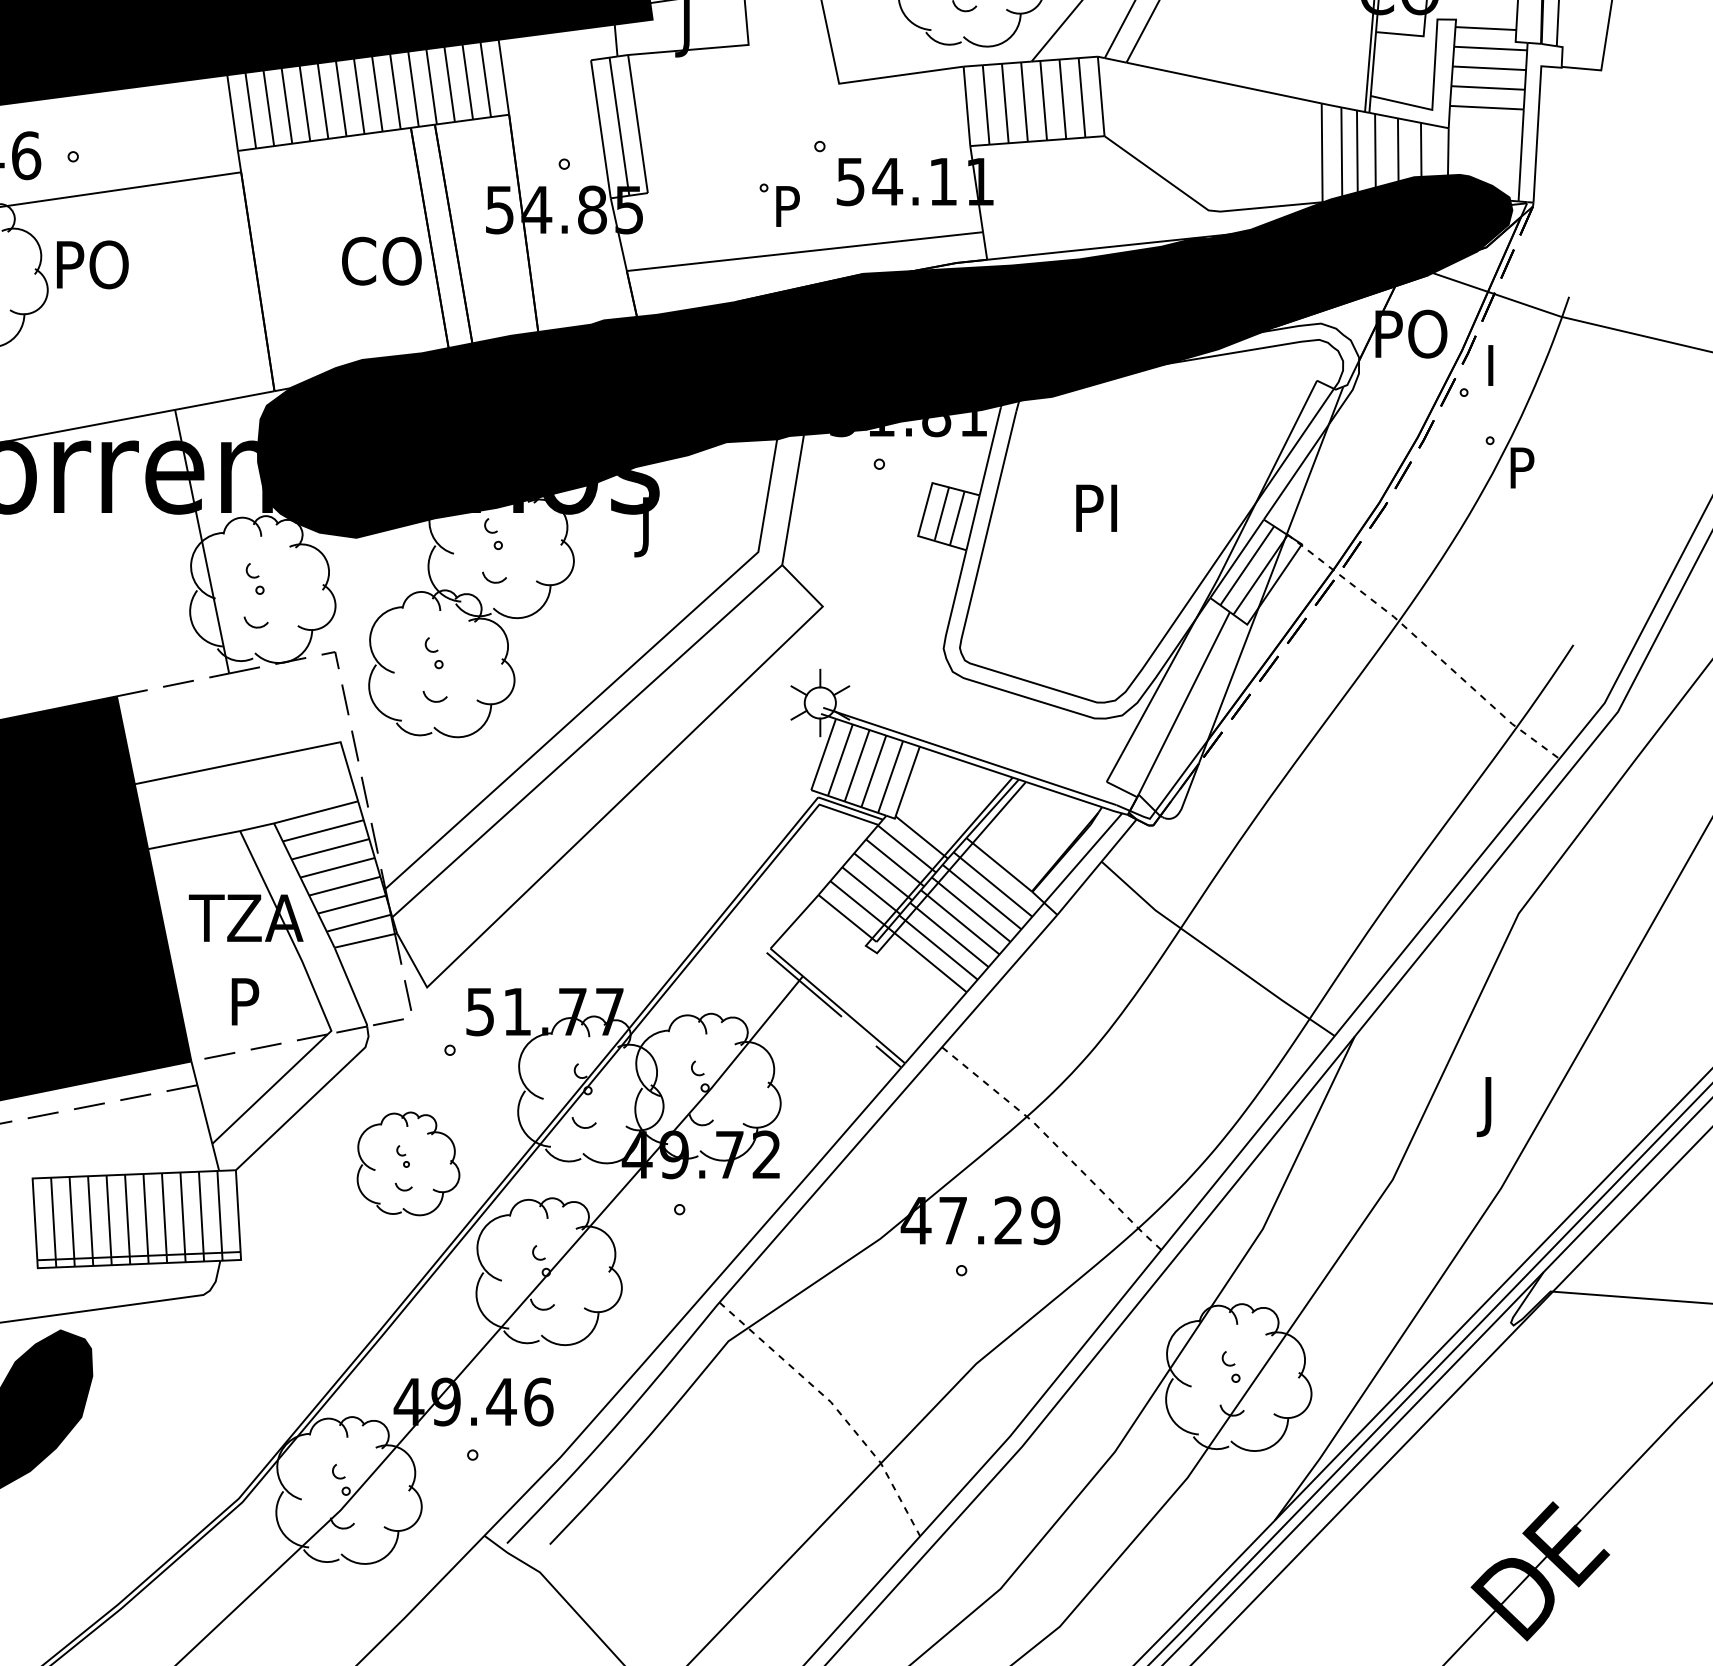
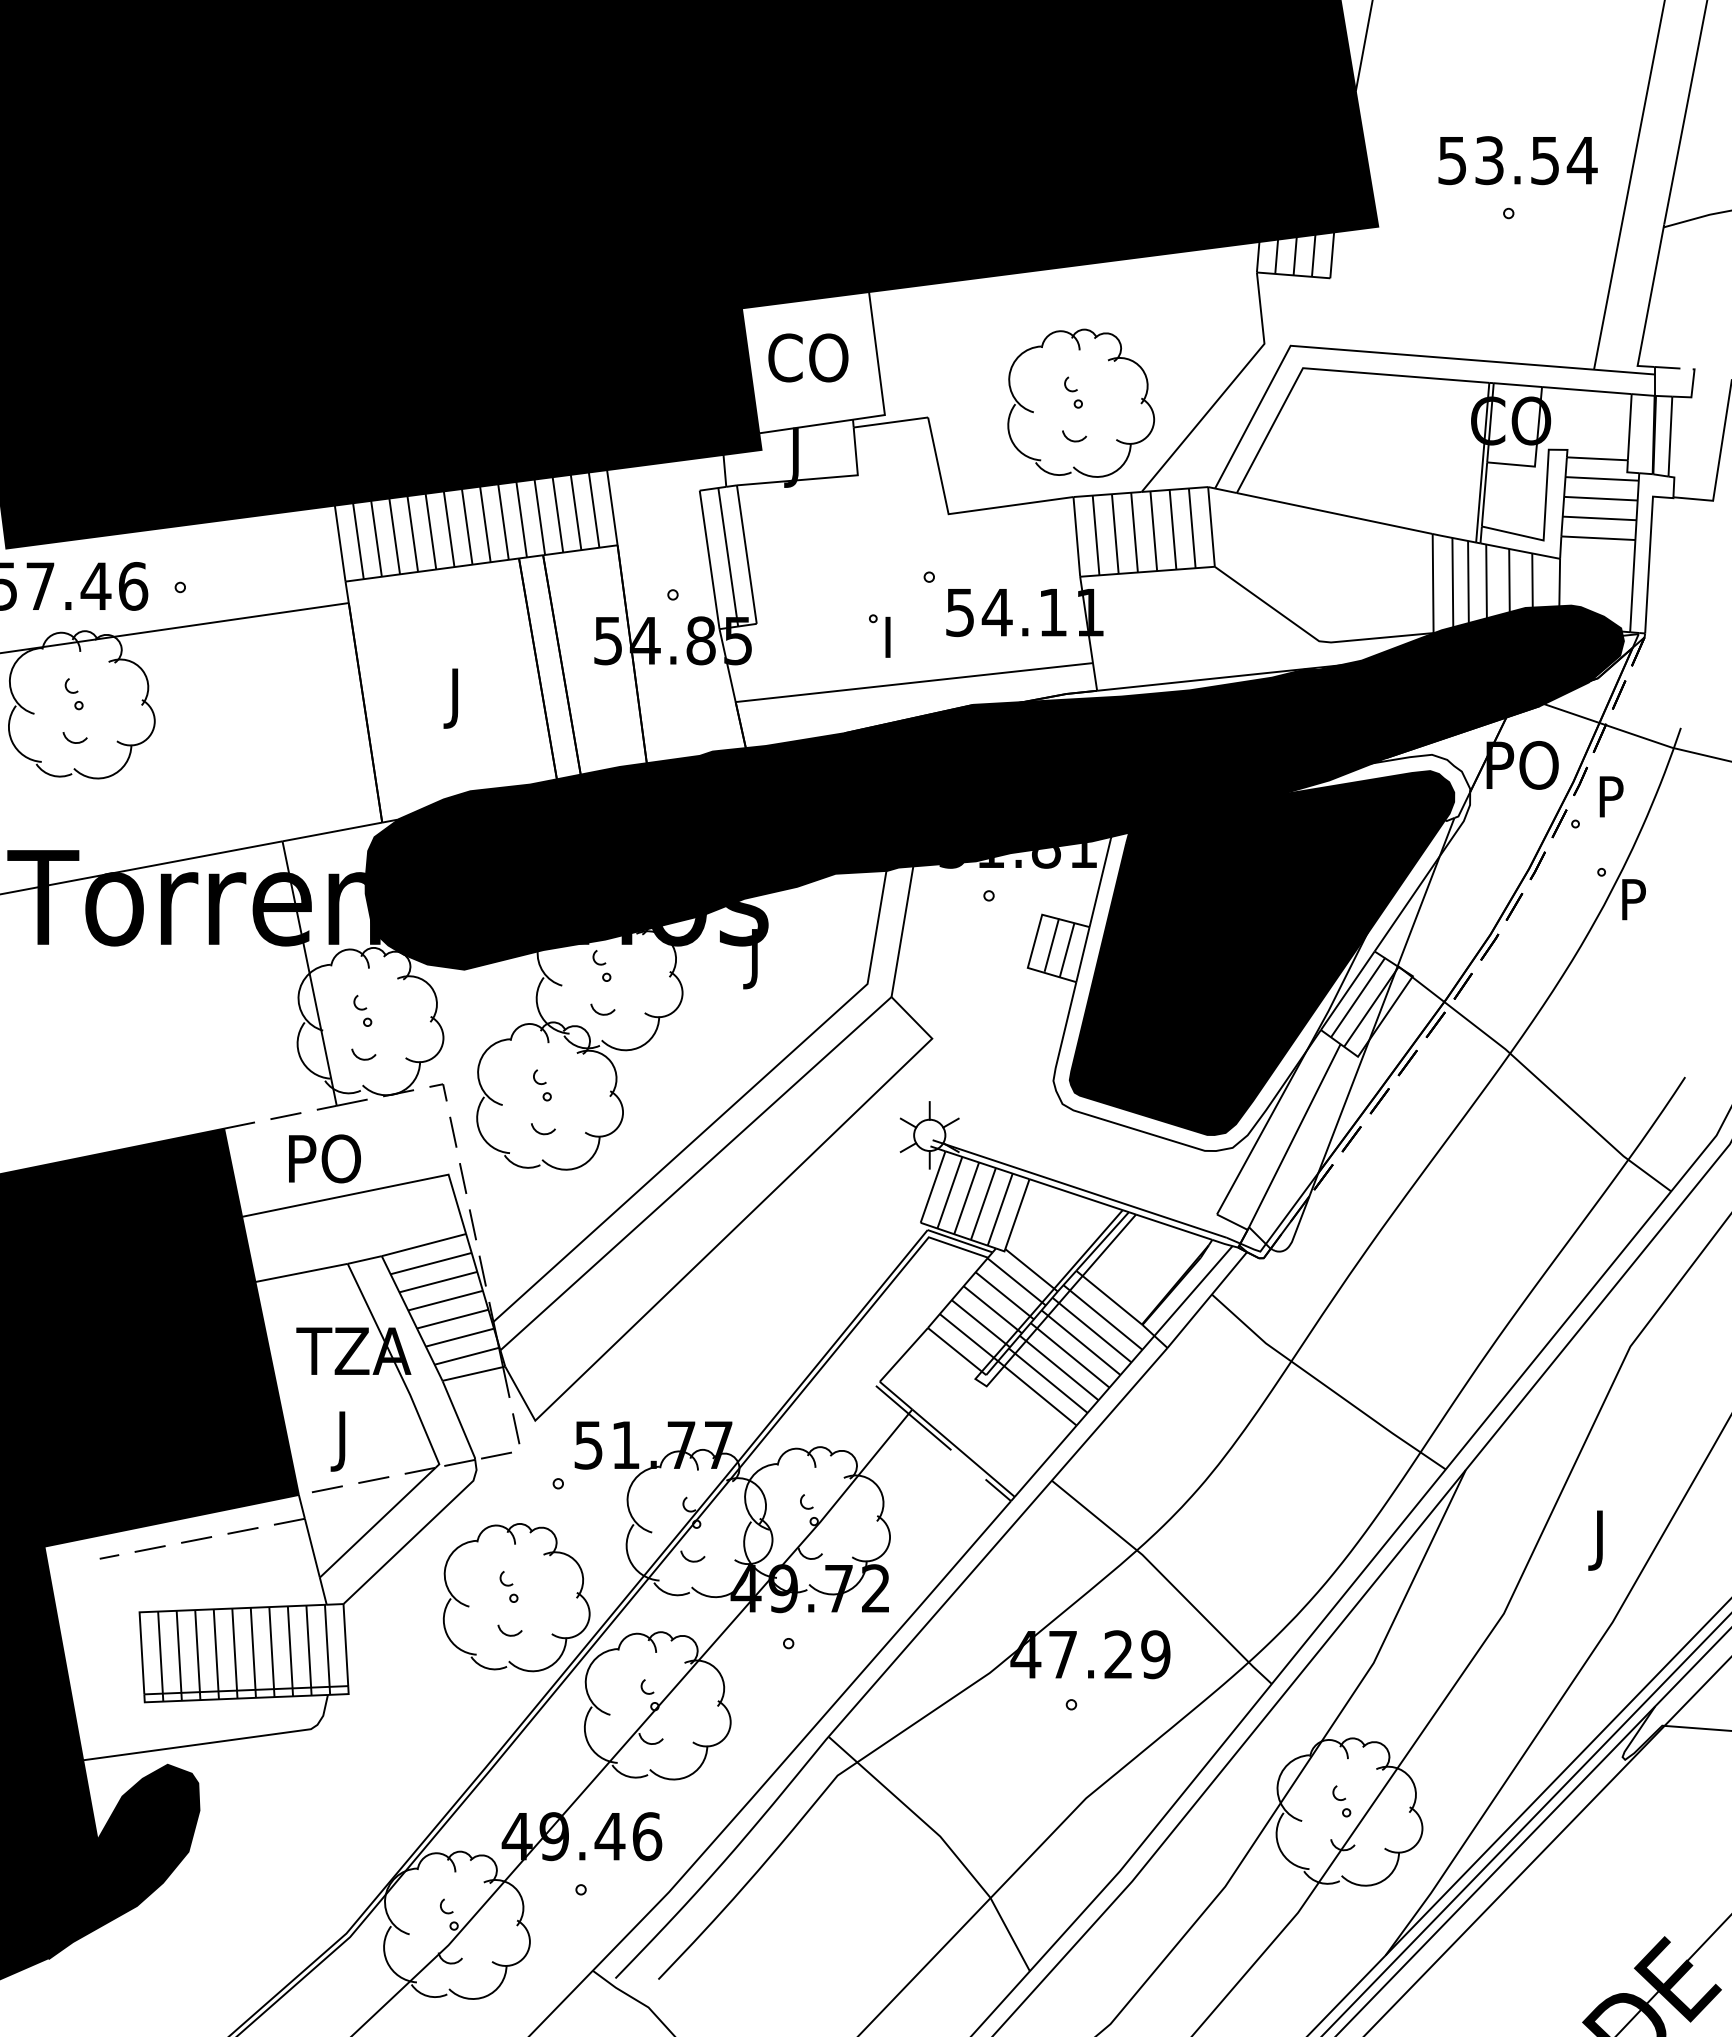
text: (790, 197) -> (899, 628), P -> I
text: (92, 264) -> (324, 1158), moved
text: (378, 266) -> (486, 697), CO -> J
text: (1501, 357) -> (1613, 788), I -> P
fill: (1151, 521) -> (1261, 953), added
line: (1425, 645) -> (1536, 1077), dashed -> solid
text: (240, 1008) -> (348, 1441), P -> J
line: (1056, 1144) -> (1166, 1578), dashed -> solid
part: (408, 1163) -> (516, 1597), size x1.43
line: (835, 1406) -> (944, 1841), dashed -> solid

